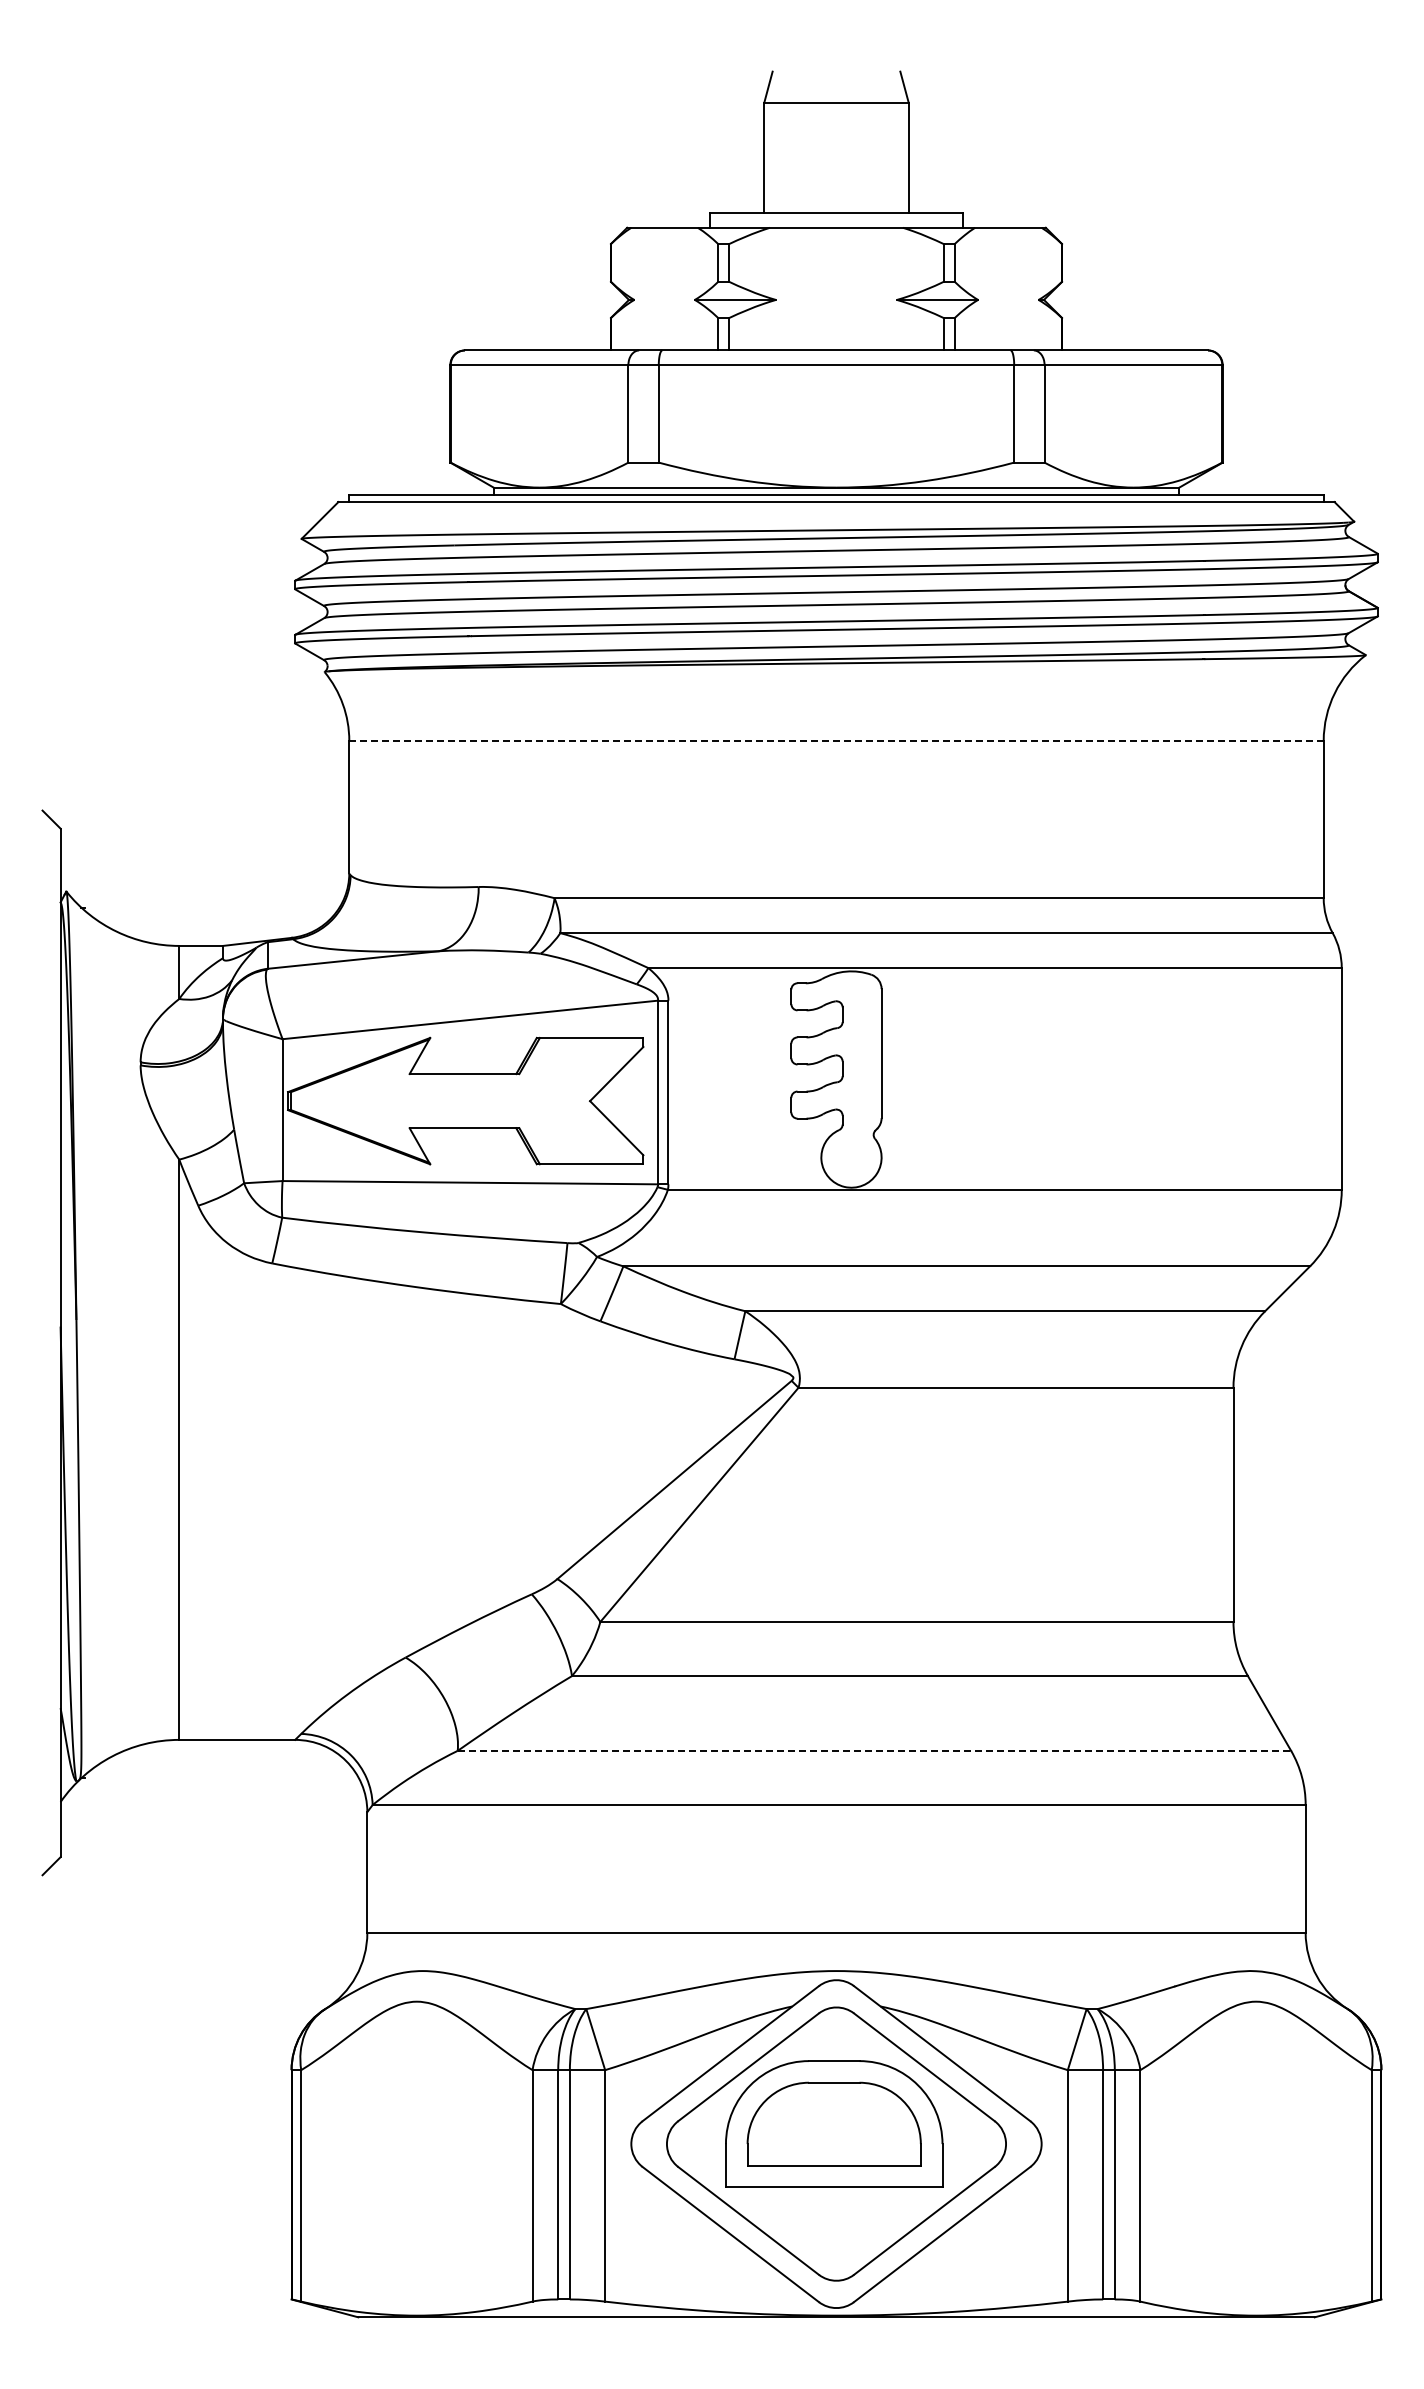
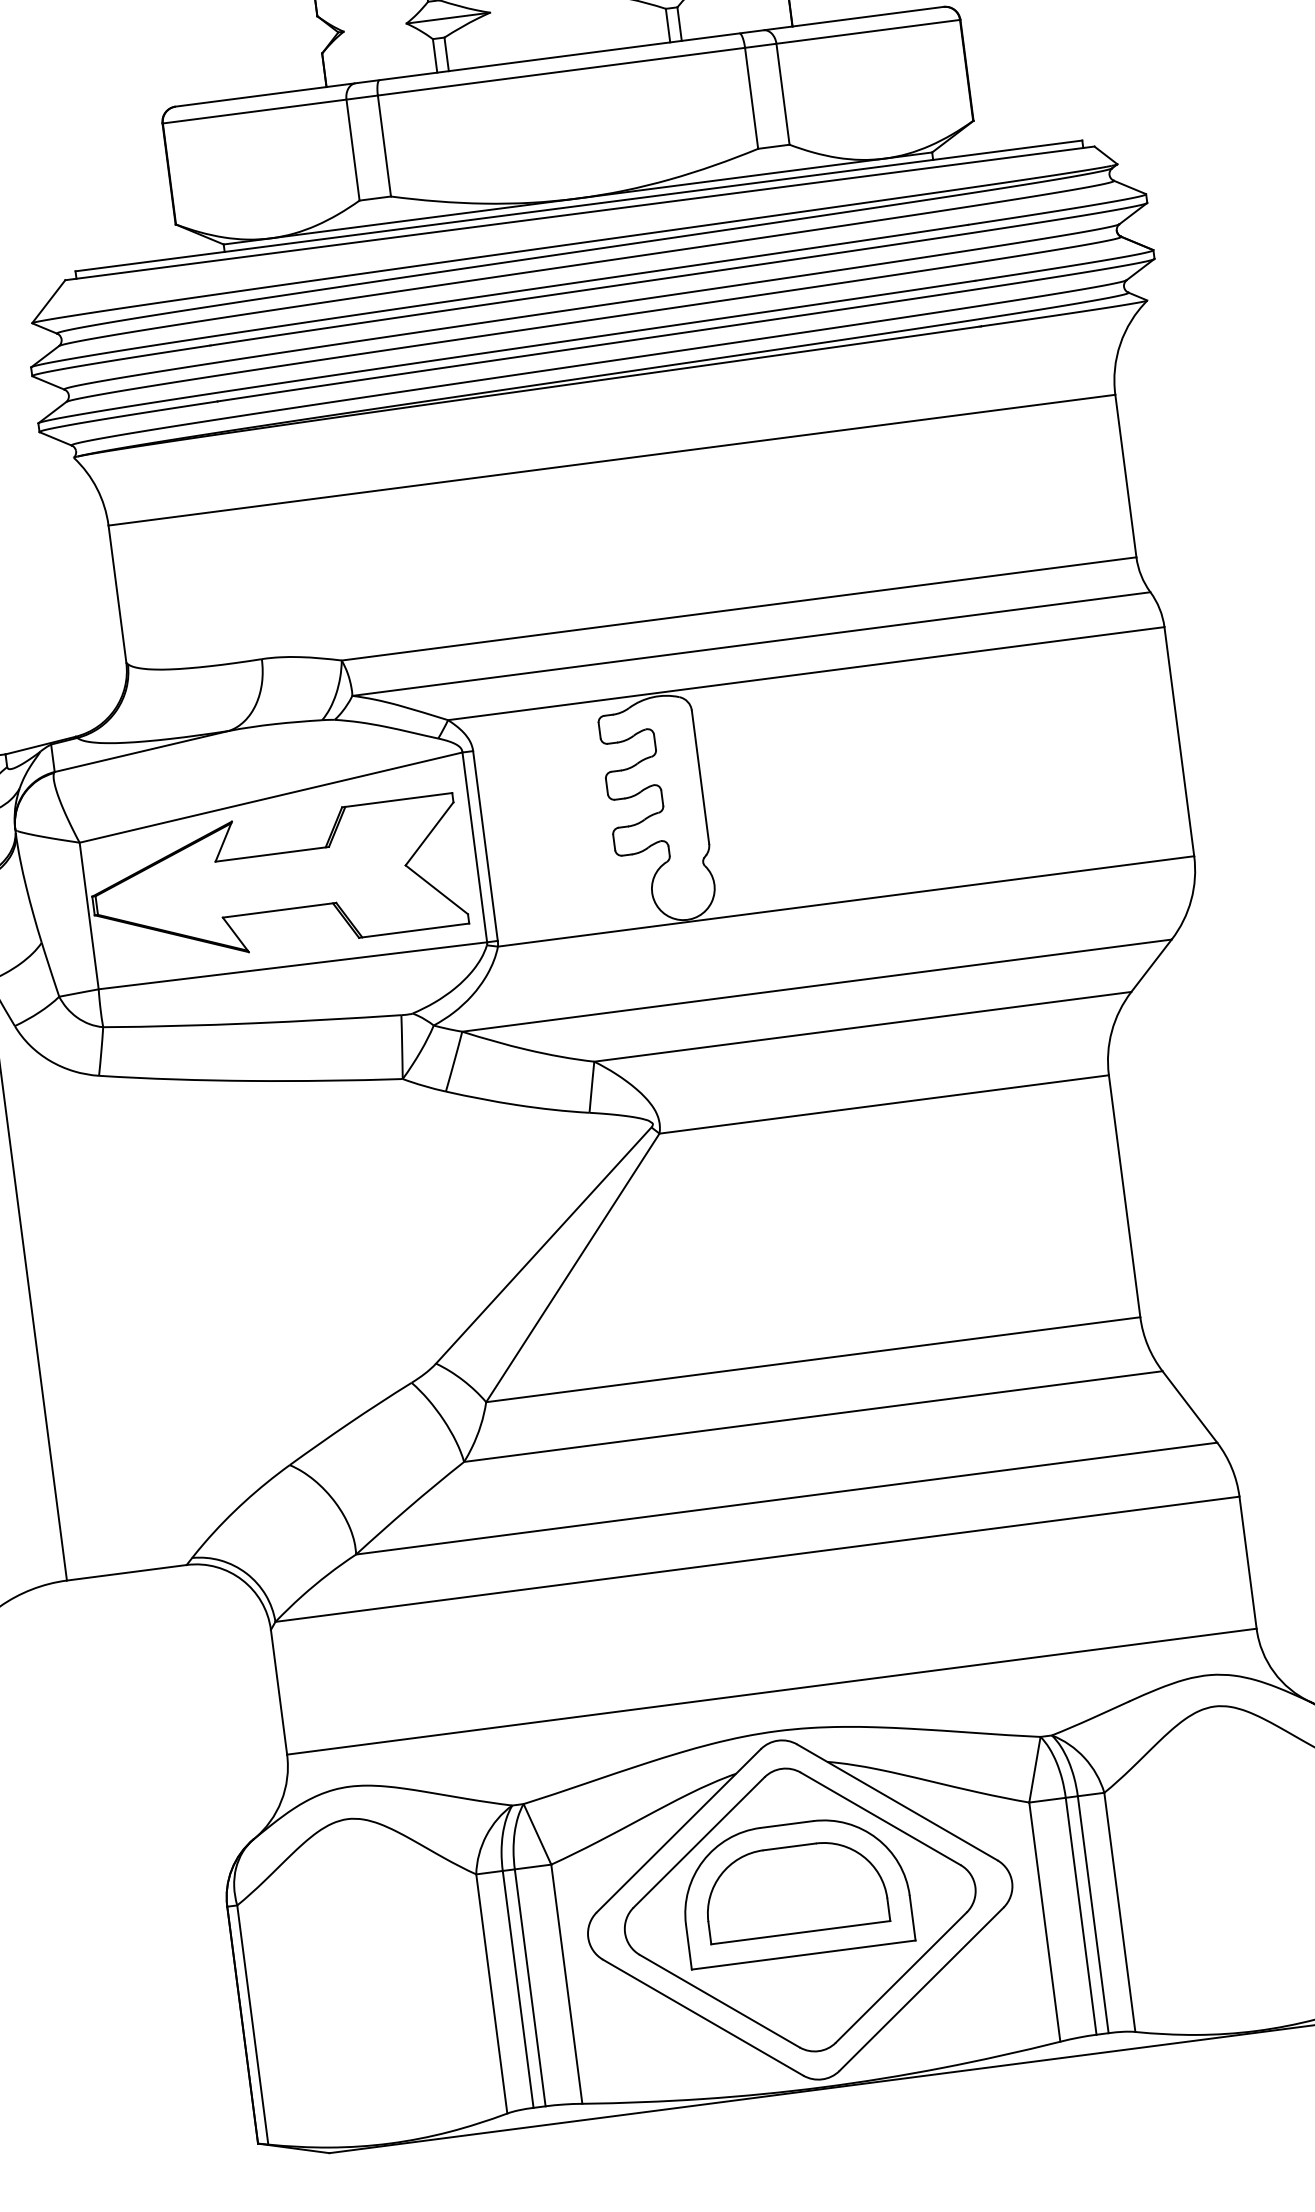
line: (837, 740) -> (612, 459), dashed -> solid
line: (874, 1750) -> (786, 1498), dashed -> solid

